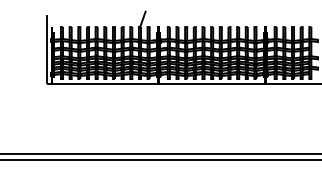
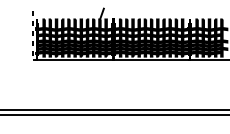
line: (46, 49) -> (33, 35), solid -> dashed

